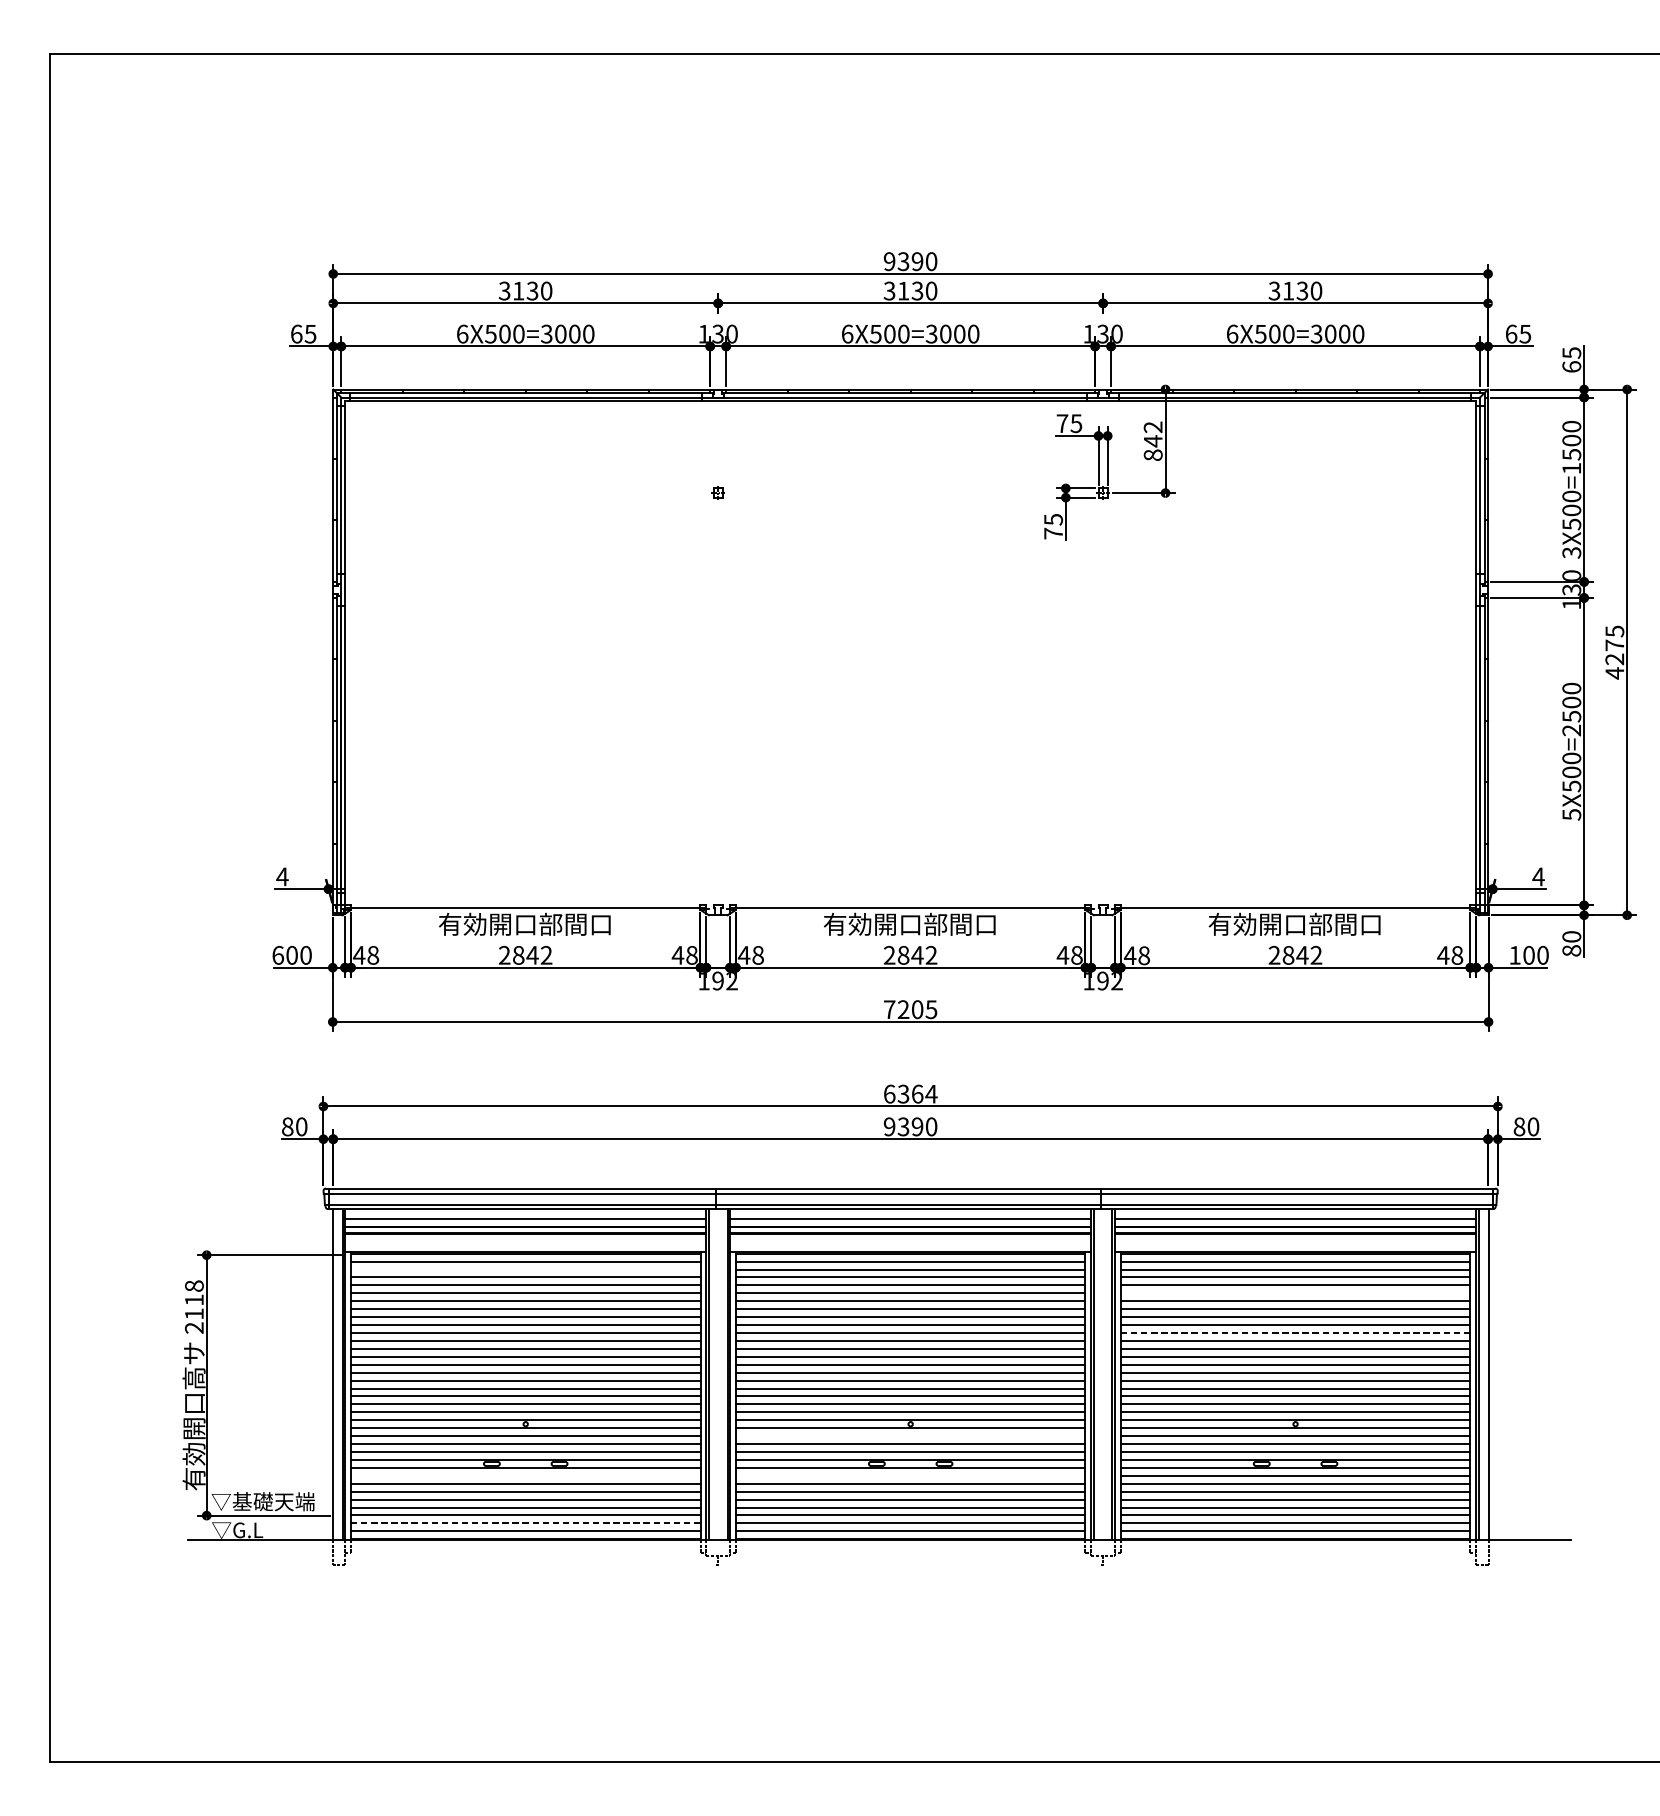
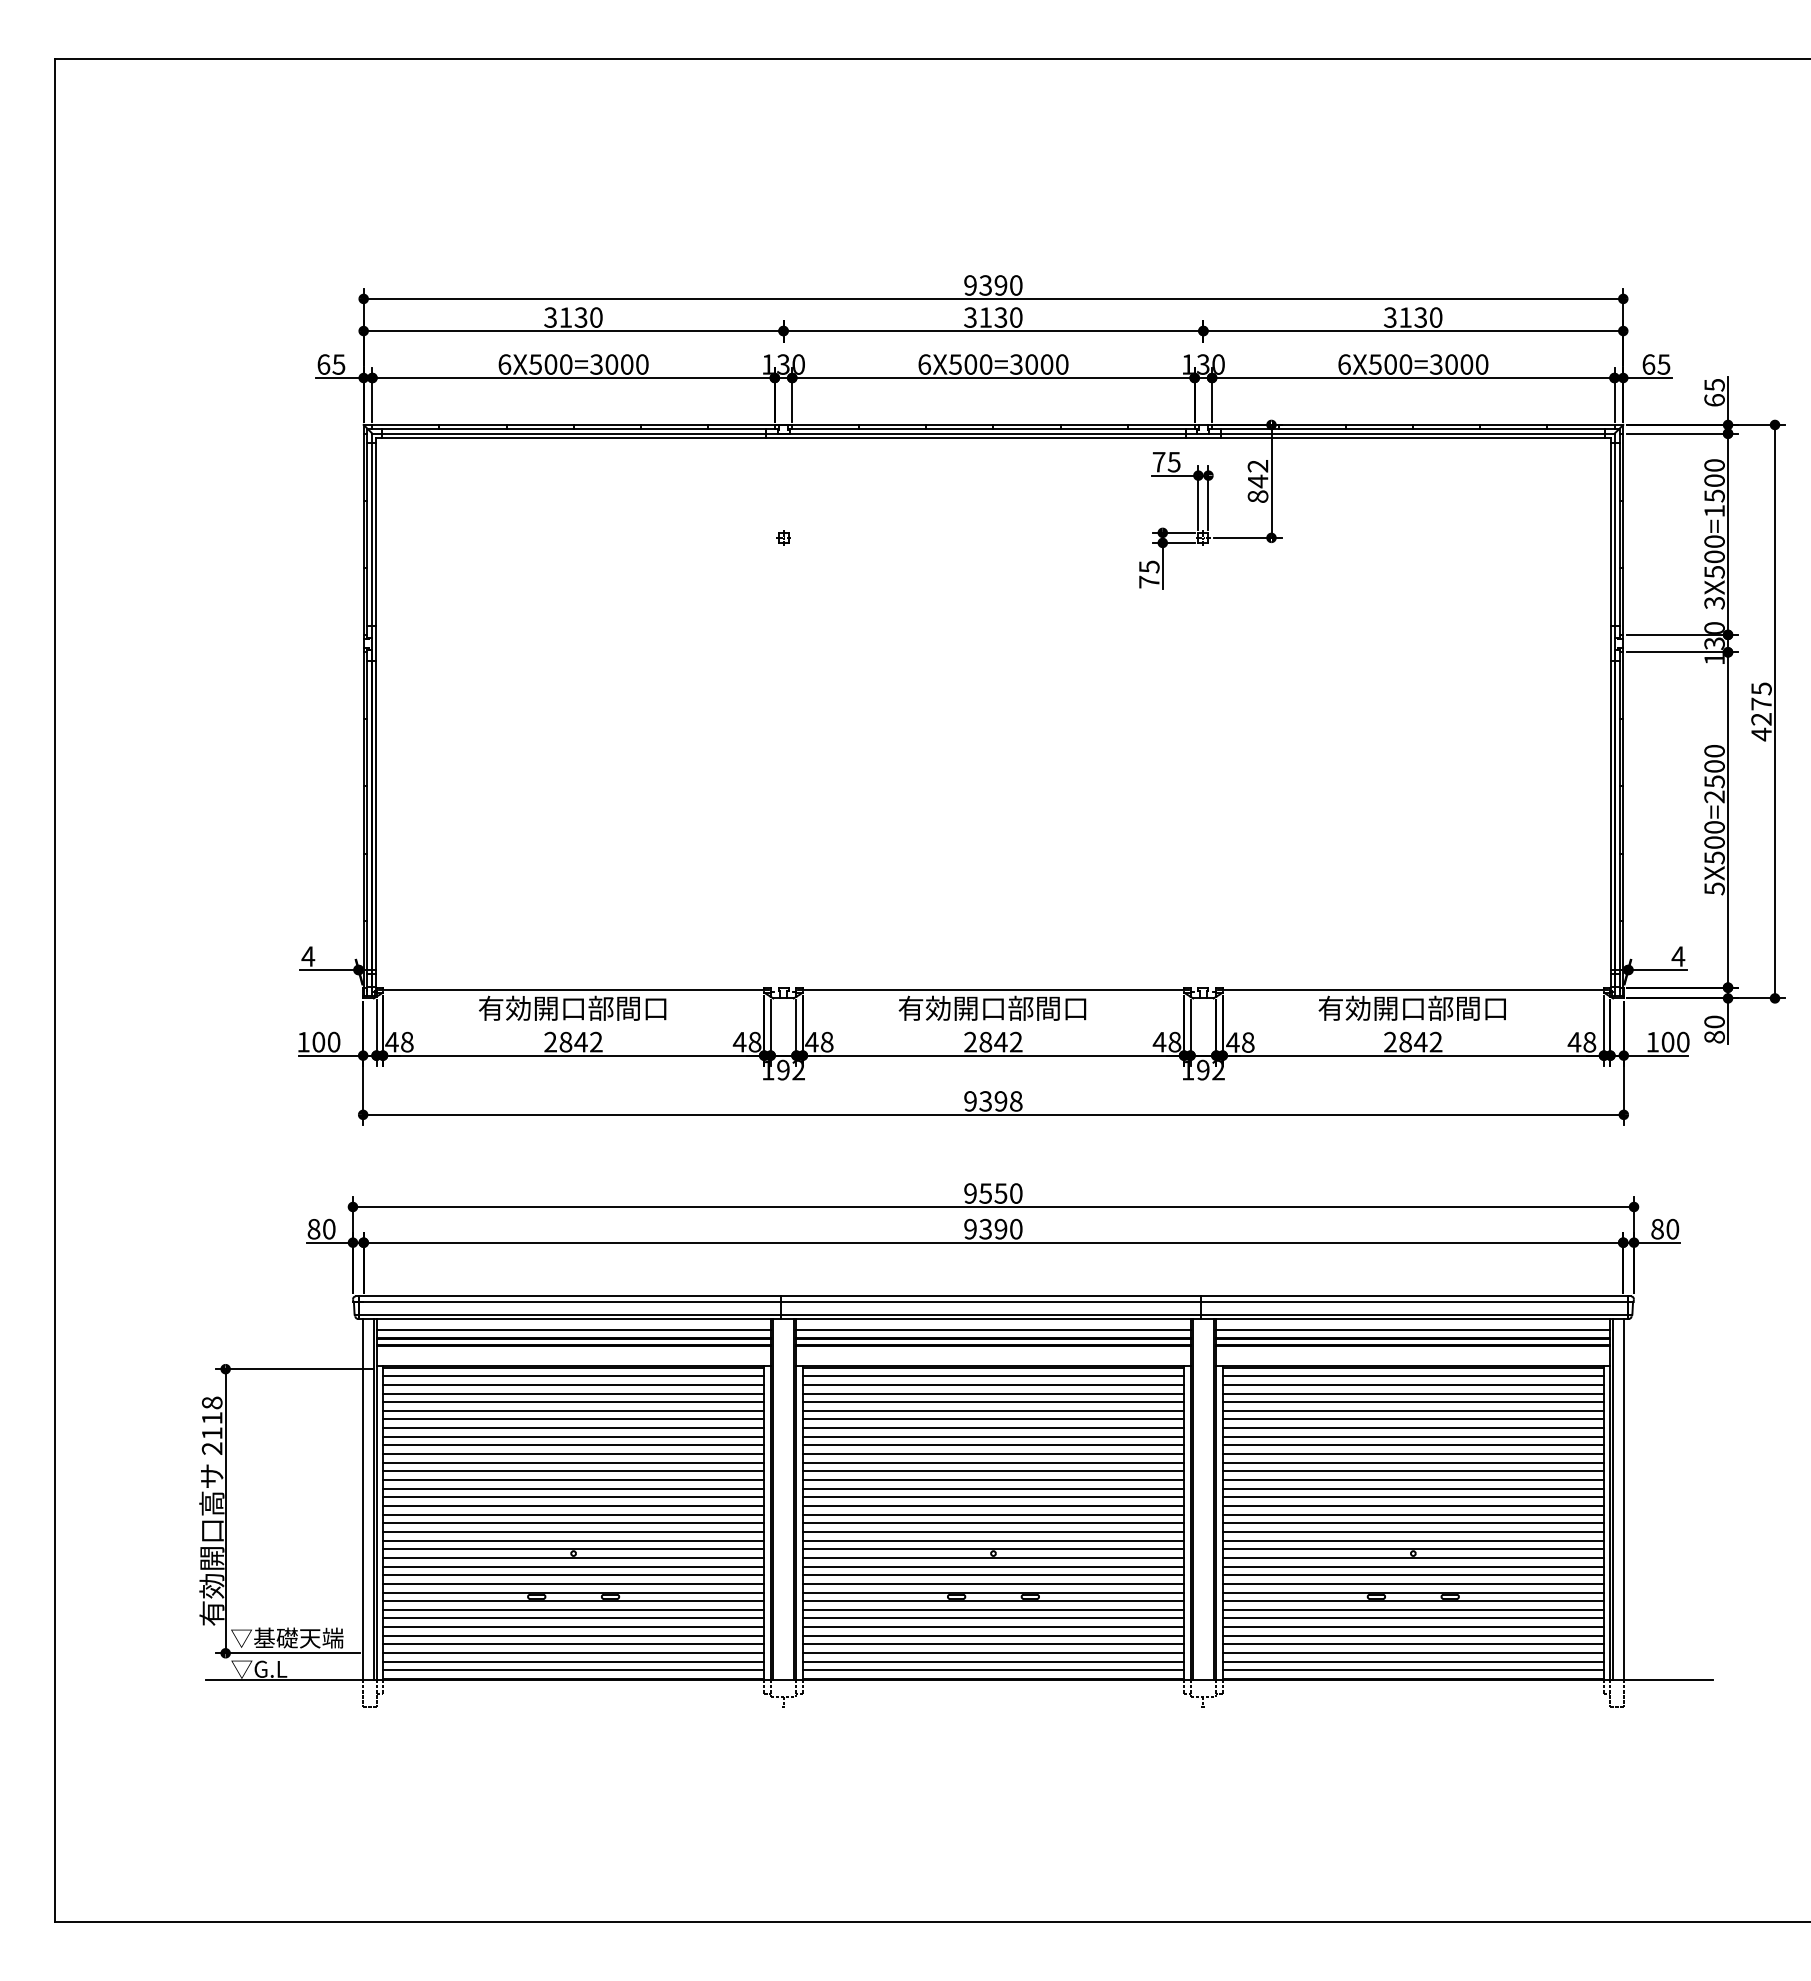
text: (278, 954) -> (303, 1041), 600 -> 100
text: (910, 1009) -> (993, 1101), 7205 -> 9398
text: (910, 1094) -> (993, 1193), 6364 -> 9550
line: (525, 1269) -> (573, 1384), added
line: (1294, 1293) -> (1412, 1410), added
line: (1295, 1333) -> (1413, 1454), dashed -> solid
line: (910, 1436) -> (993, 1566), added
line: (525, 1475) -> (573, 1609), added
line: (910, 1475) -> (993, 1609), added
line: (525, 1523) -> (573, 1661), dashed -> solid

